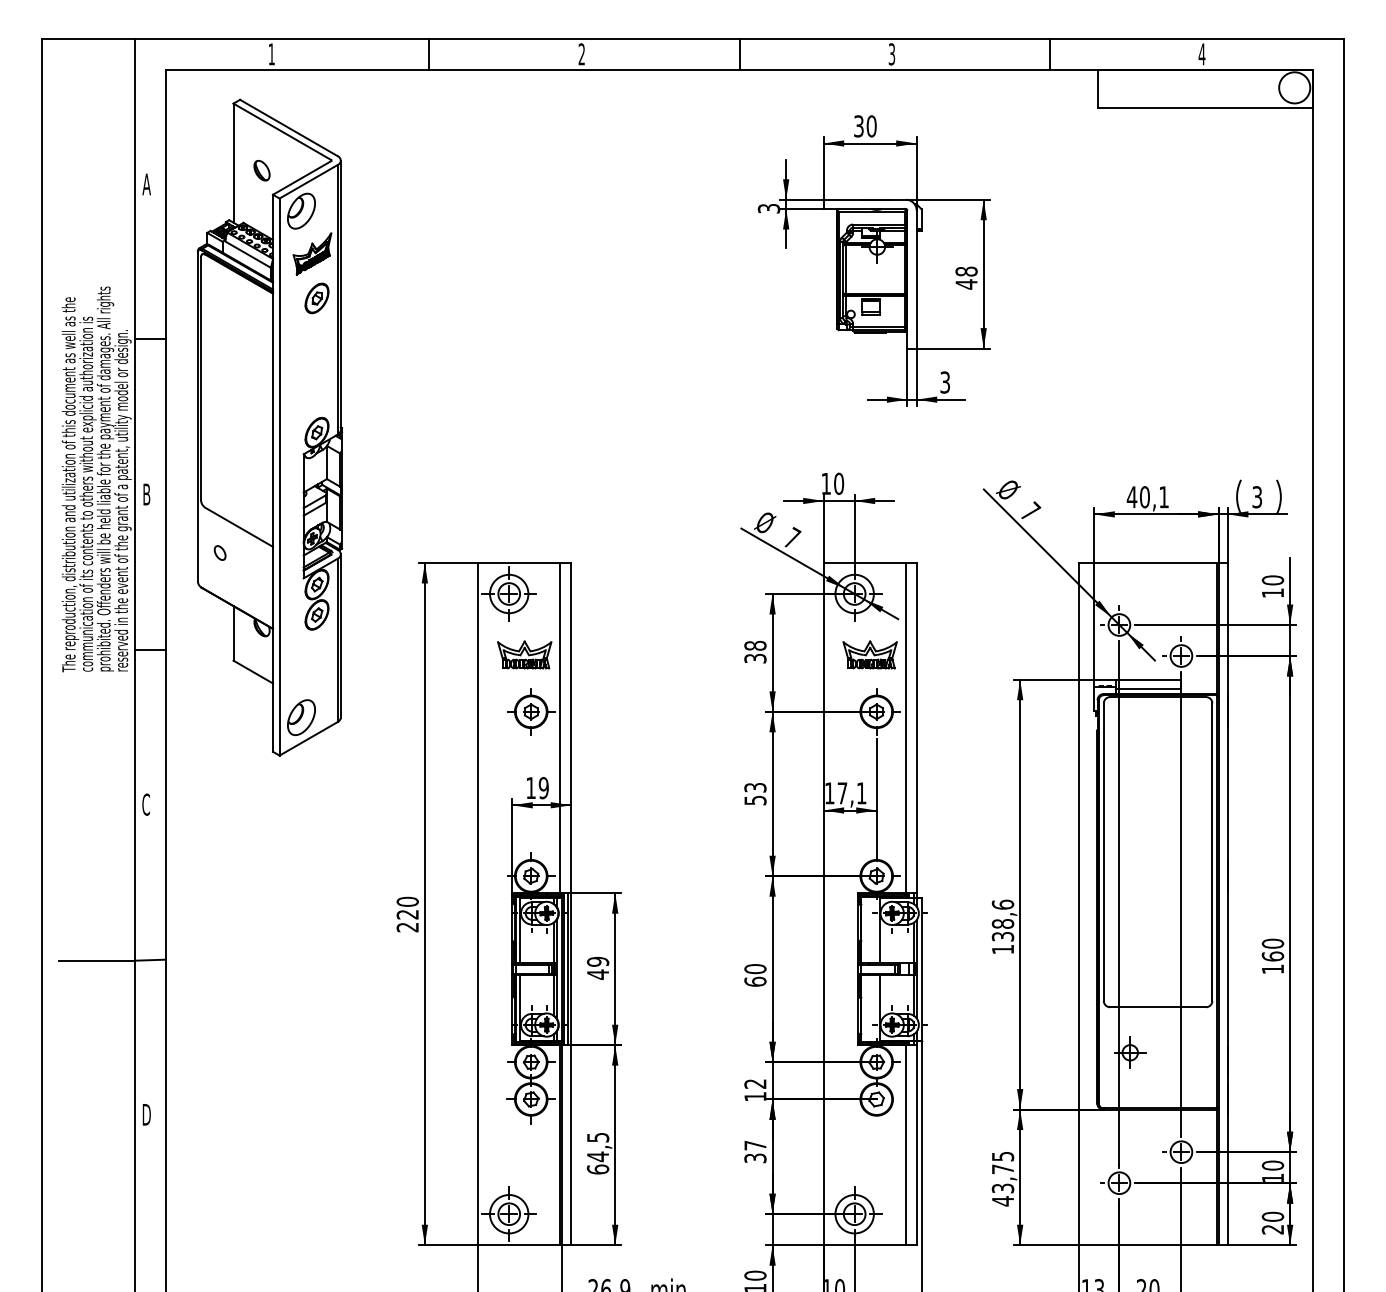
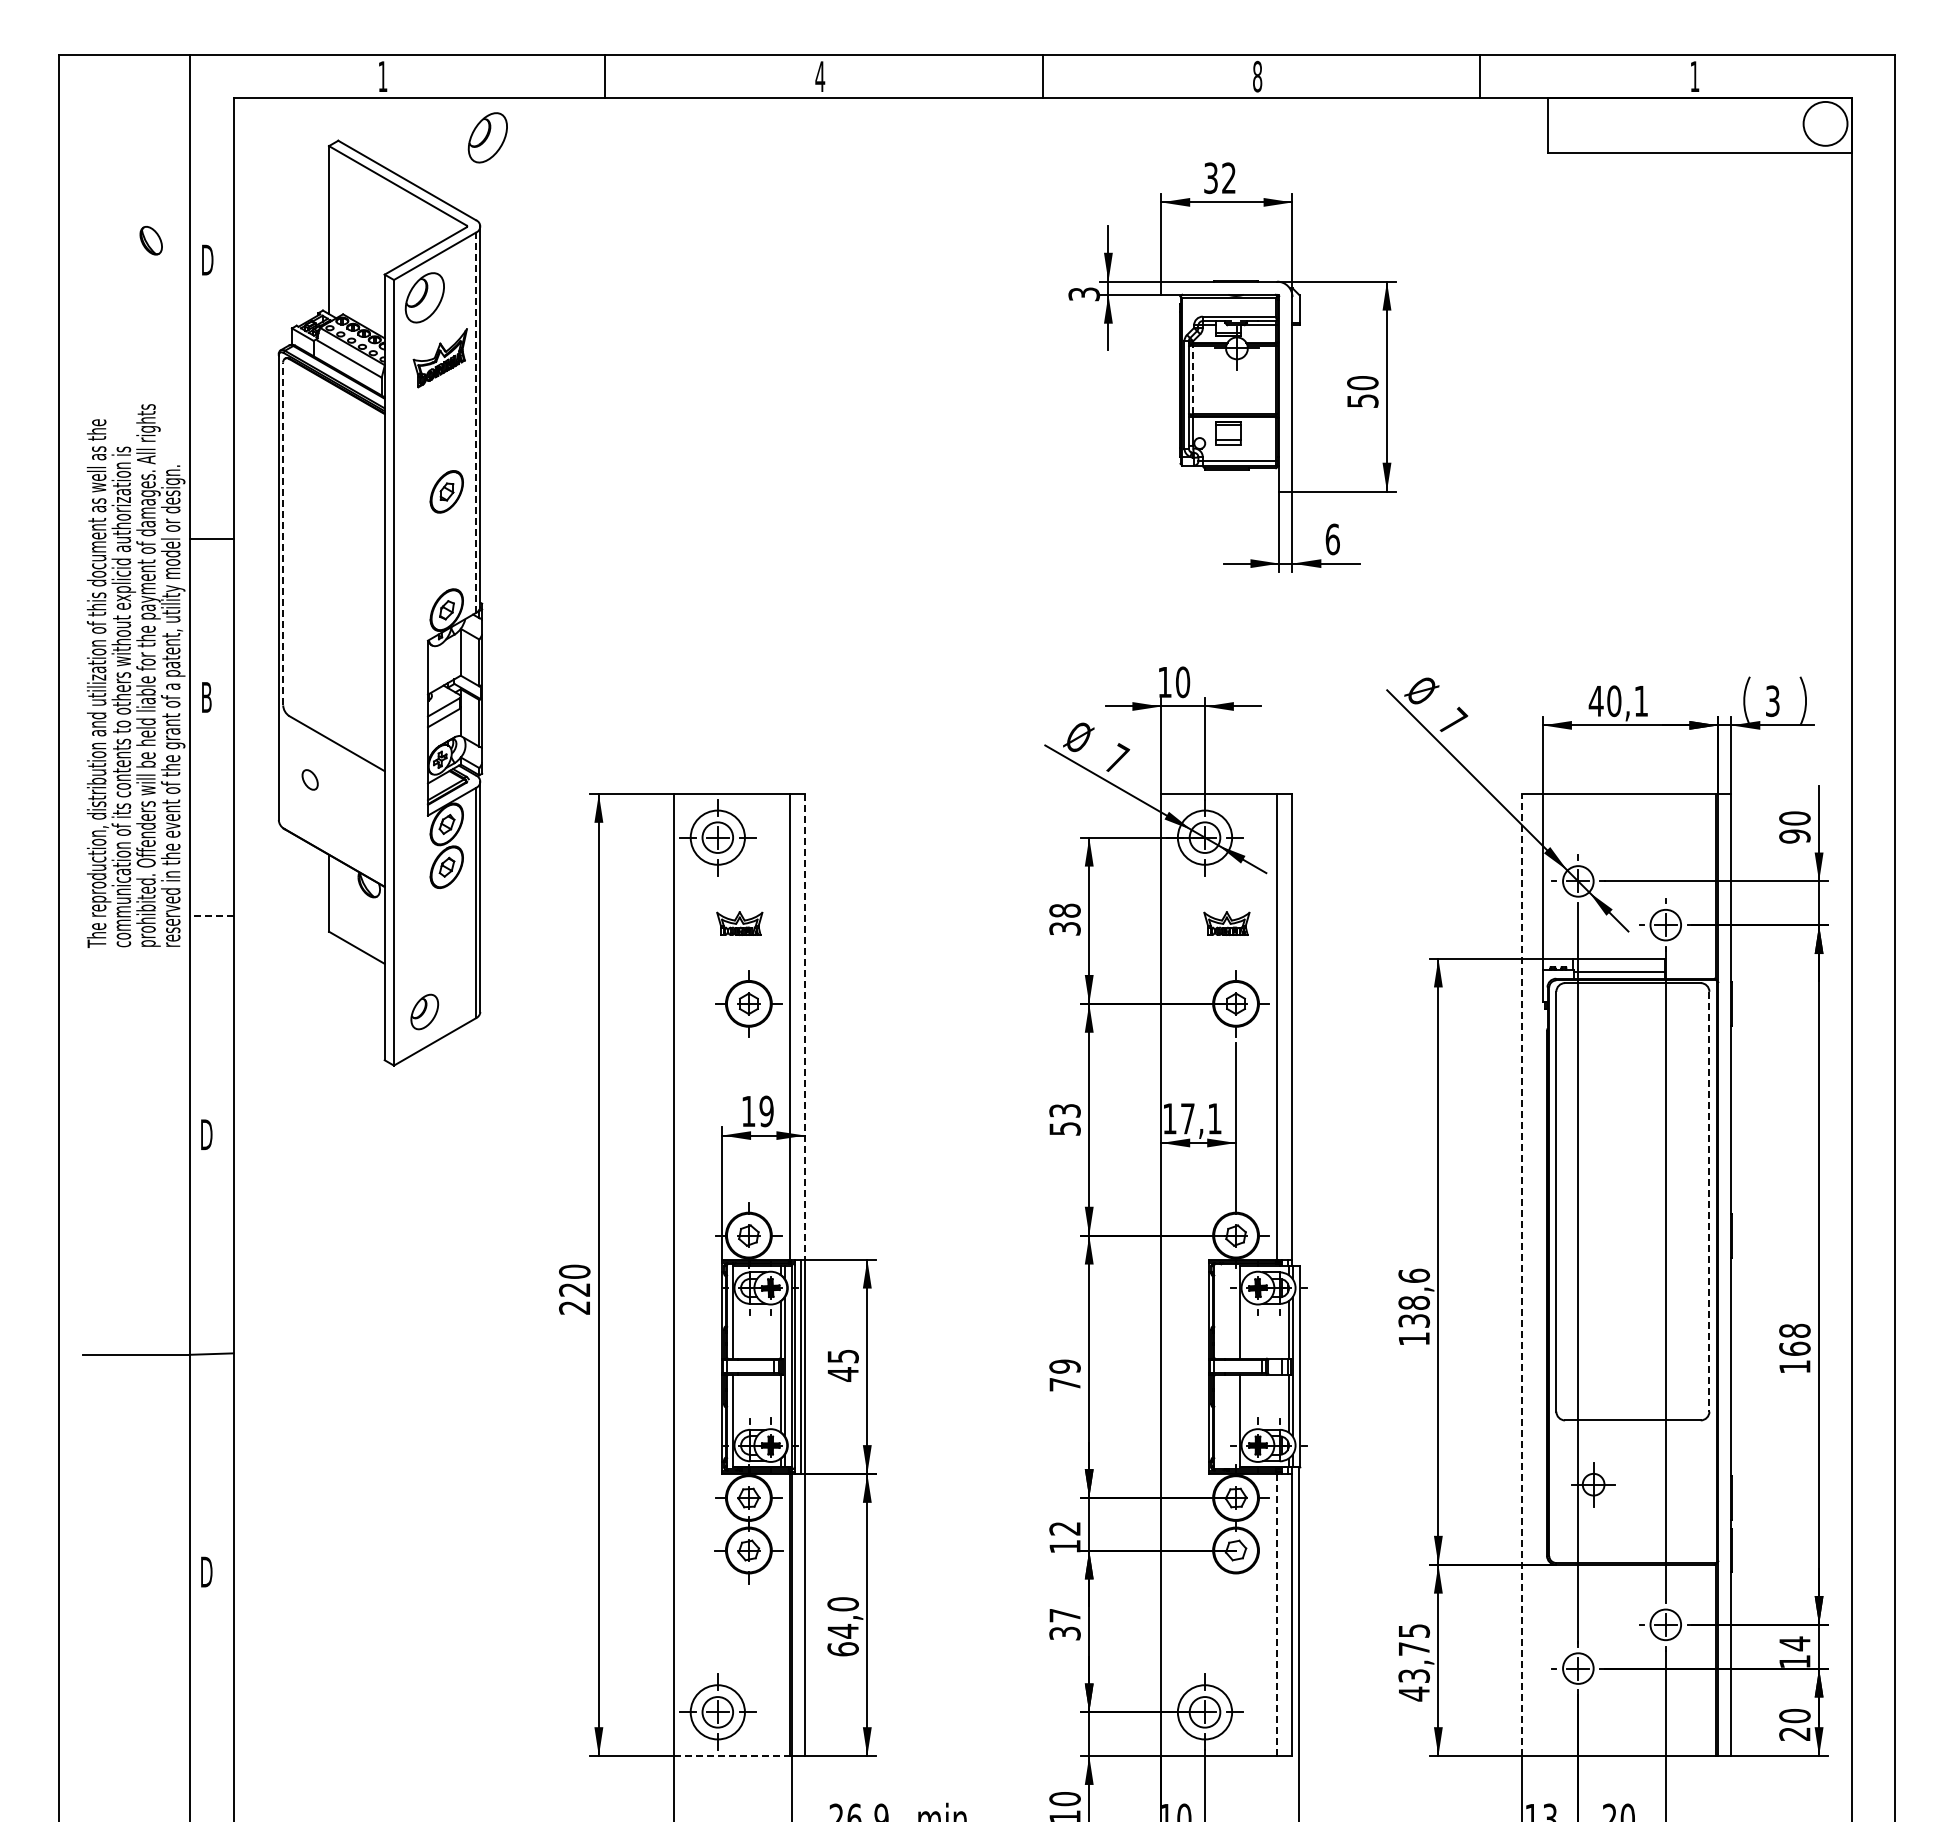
text: (582, 53) -> (820, 75), 2 -> 4
text: (891, 54) -> (1257, 76), 3 -> 8
text: (1201, 54) -> (1694, 76), 4 -> 1
part: (345, 97) -> (487, 137), added
text: (872, 126) -> (1229, 178), 30 -> 32
part: (261, 170) -> (150, 240), moved
text: (146, 184) -> (206, 259), A -> D
line: (846, 269) -> (1193, 379), solid -> dashed
text: (966, 278) -> (1362, 392), 48 -> 50
part: (316, 298) -> (446, 491), moved
line: (337, 299) -> (475, 422), solid -> dashed
line: (150, 339) -> (211, 538), moved
line: (201, 378) -> (283, 533), solid -> dashed
text: (945, 382) -> (1332, 539), 3 -> 6
text: (1272, 593) -> (1794, 836), 10 -> 90
line: (150, 649) -> (211, 916), solid -> dashed
part: (524, 654) -> (739, 923), size x0.6
part: (869, 654) -> (1226, 923), size x0.6
part: (301, 717) -> (424, 1011), size x0.7
line: (571, 727) -> (805, 1026), solid -> dashed
text: (146, 804) -> (206, 1134), C -> D
line: (1212, 851) -> (1709, 1201), solid -> dashed
line: (1079, 903) -> (1521, 1274), solid -> dashed
text: (1272, 943) -> (1794, 1330), 160 -> 168
text: (597, 961) -> (842, 1356), 49 -> 45
text: (755, 975) -> (1064, 1375), 60 -> 79
text: (597, 1137) -> (842, 1604), 64,5 -> 64,0
line: (906, 1144) -> (1277, 1614), solid -> dashed
text: (1272, 1165) -> (1794, 1643), 10 -> 14
line: (519, 1245) -> (732, 1756), solid -> dashed

